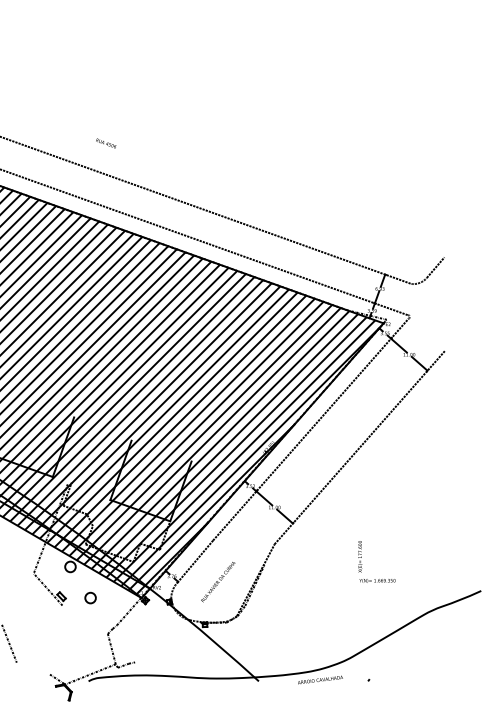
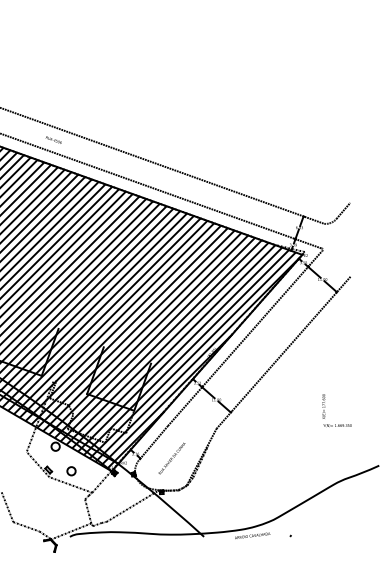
text: (105, 142) -> (53, 139), moved
text: (376, 561) -> (336, 410), moved
line: (89, 614) -> (70, 484), added
line: (168, 641) -> (132, 505), added
line: (33, 668) -> (26, 526), added

